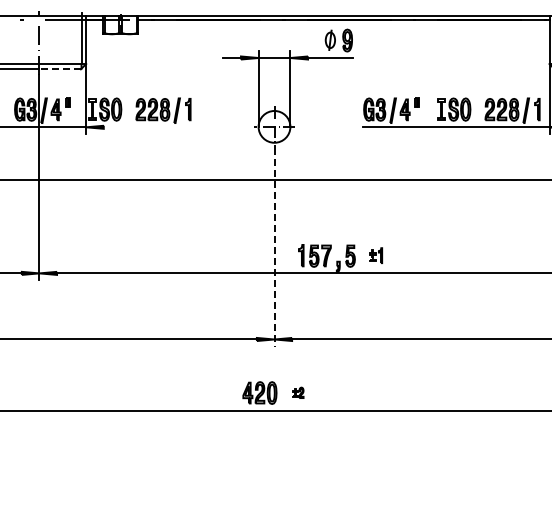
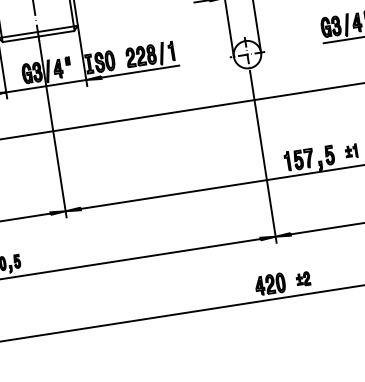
line: (60, 69) -> (56, 33), dashed -> solid
line: (148, 127) -> (139, 71), added
line: (274, 247) -> (263, 157), dashed -> solid
part: (298, 392) -> (303, 278), size x1.43

